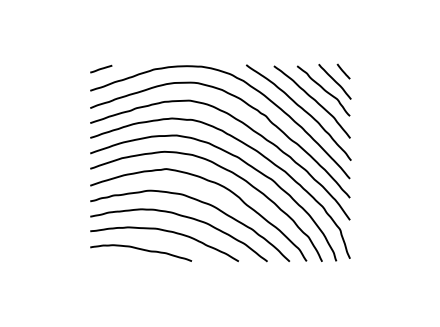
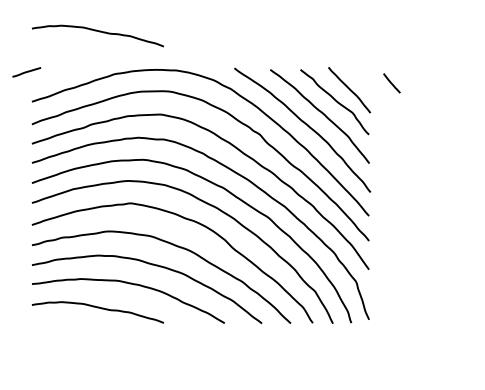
curve: (141, 37) -> (98, 32), added
line: (101, 68) -> (27, 71), moved
line: (343, 71) -> (391, 83), moved

